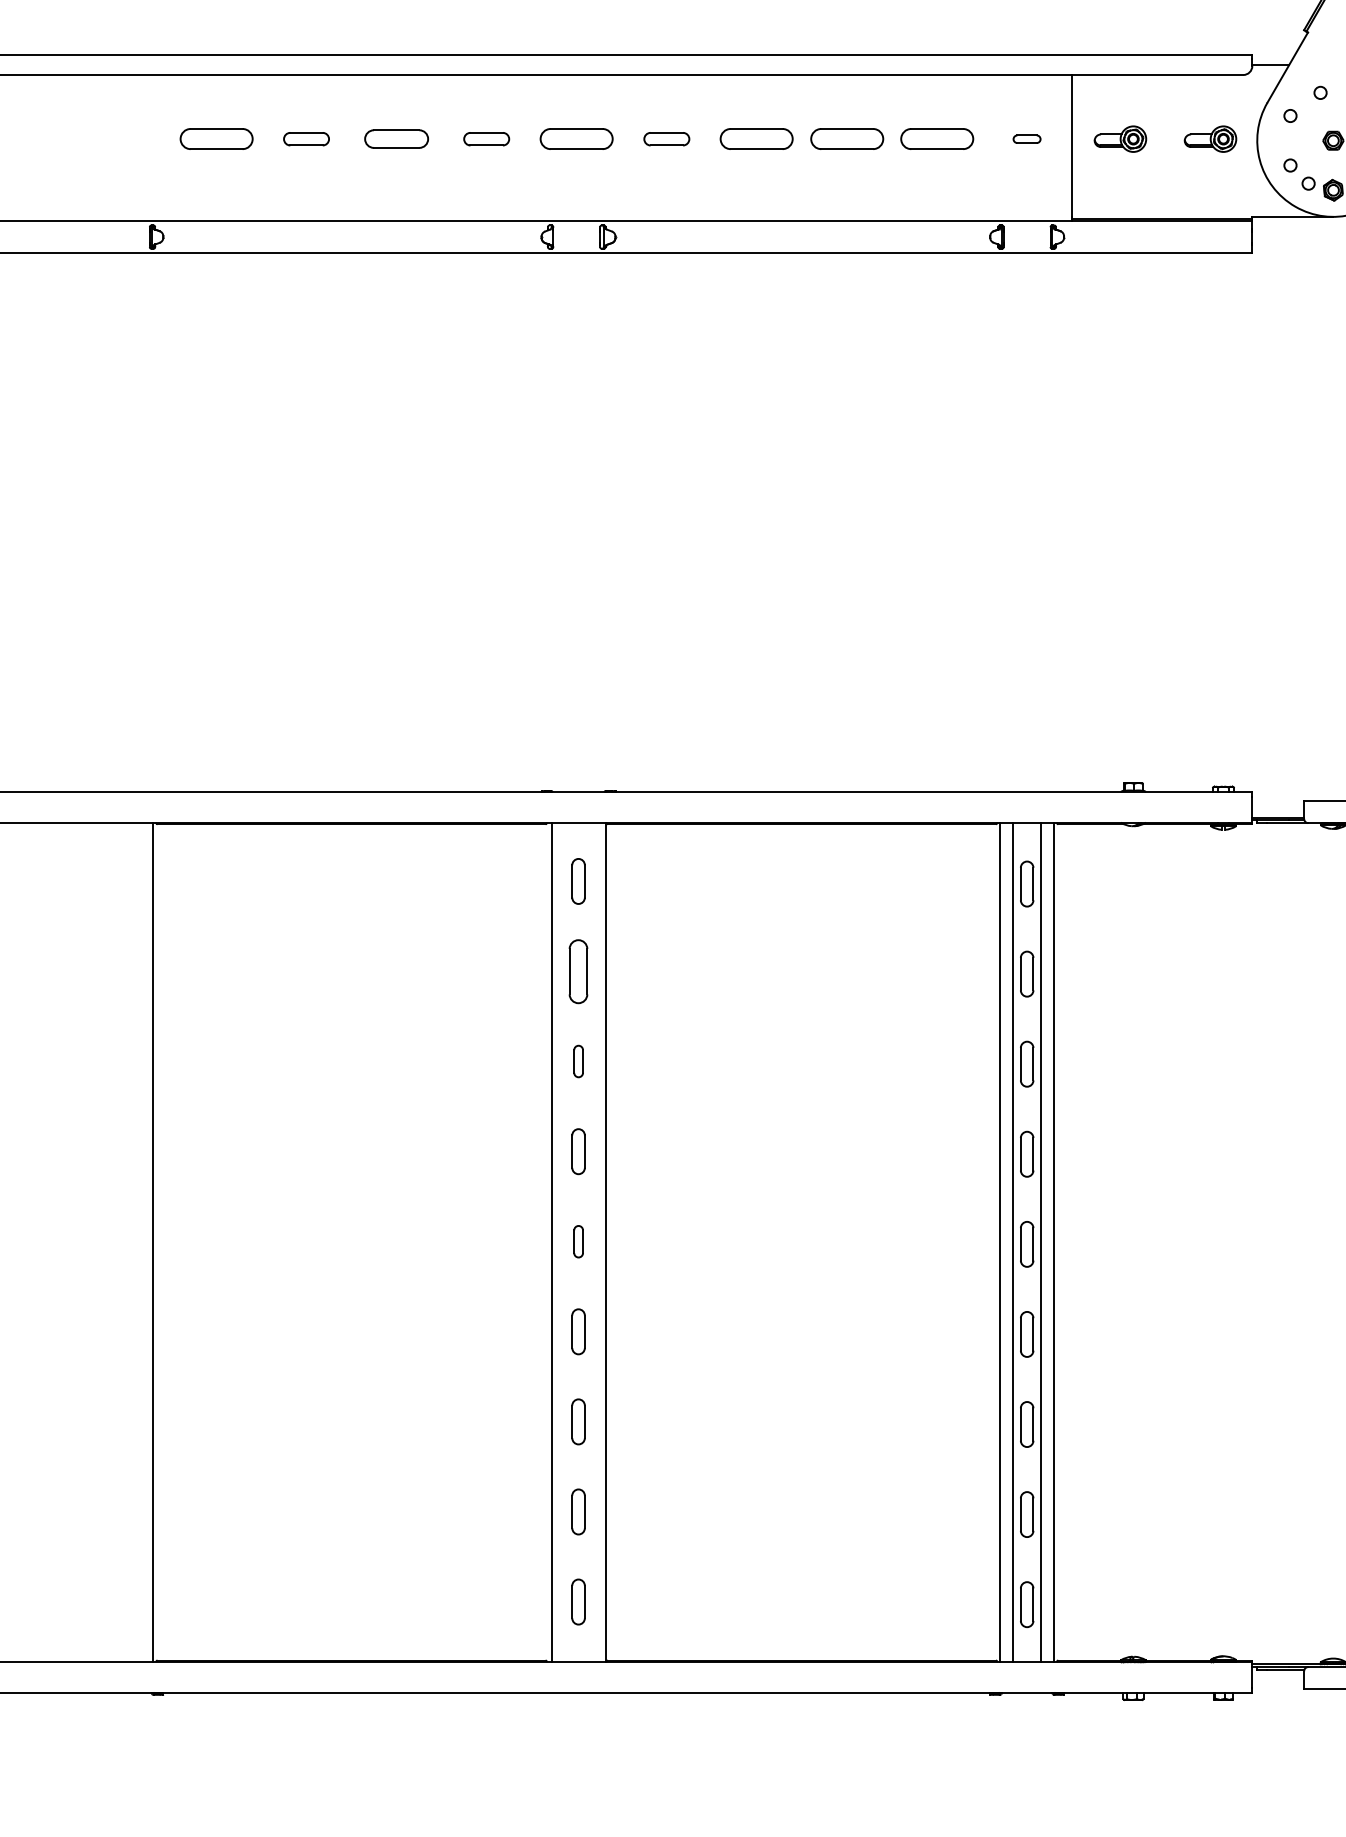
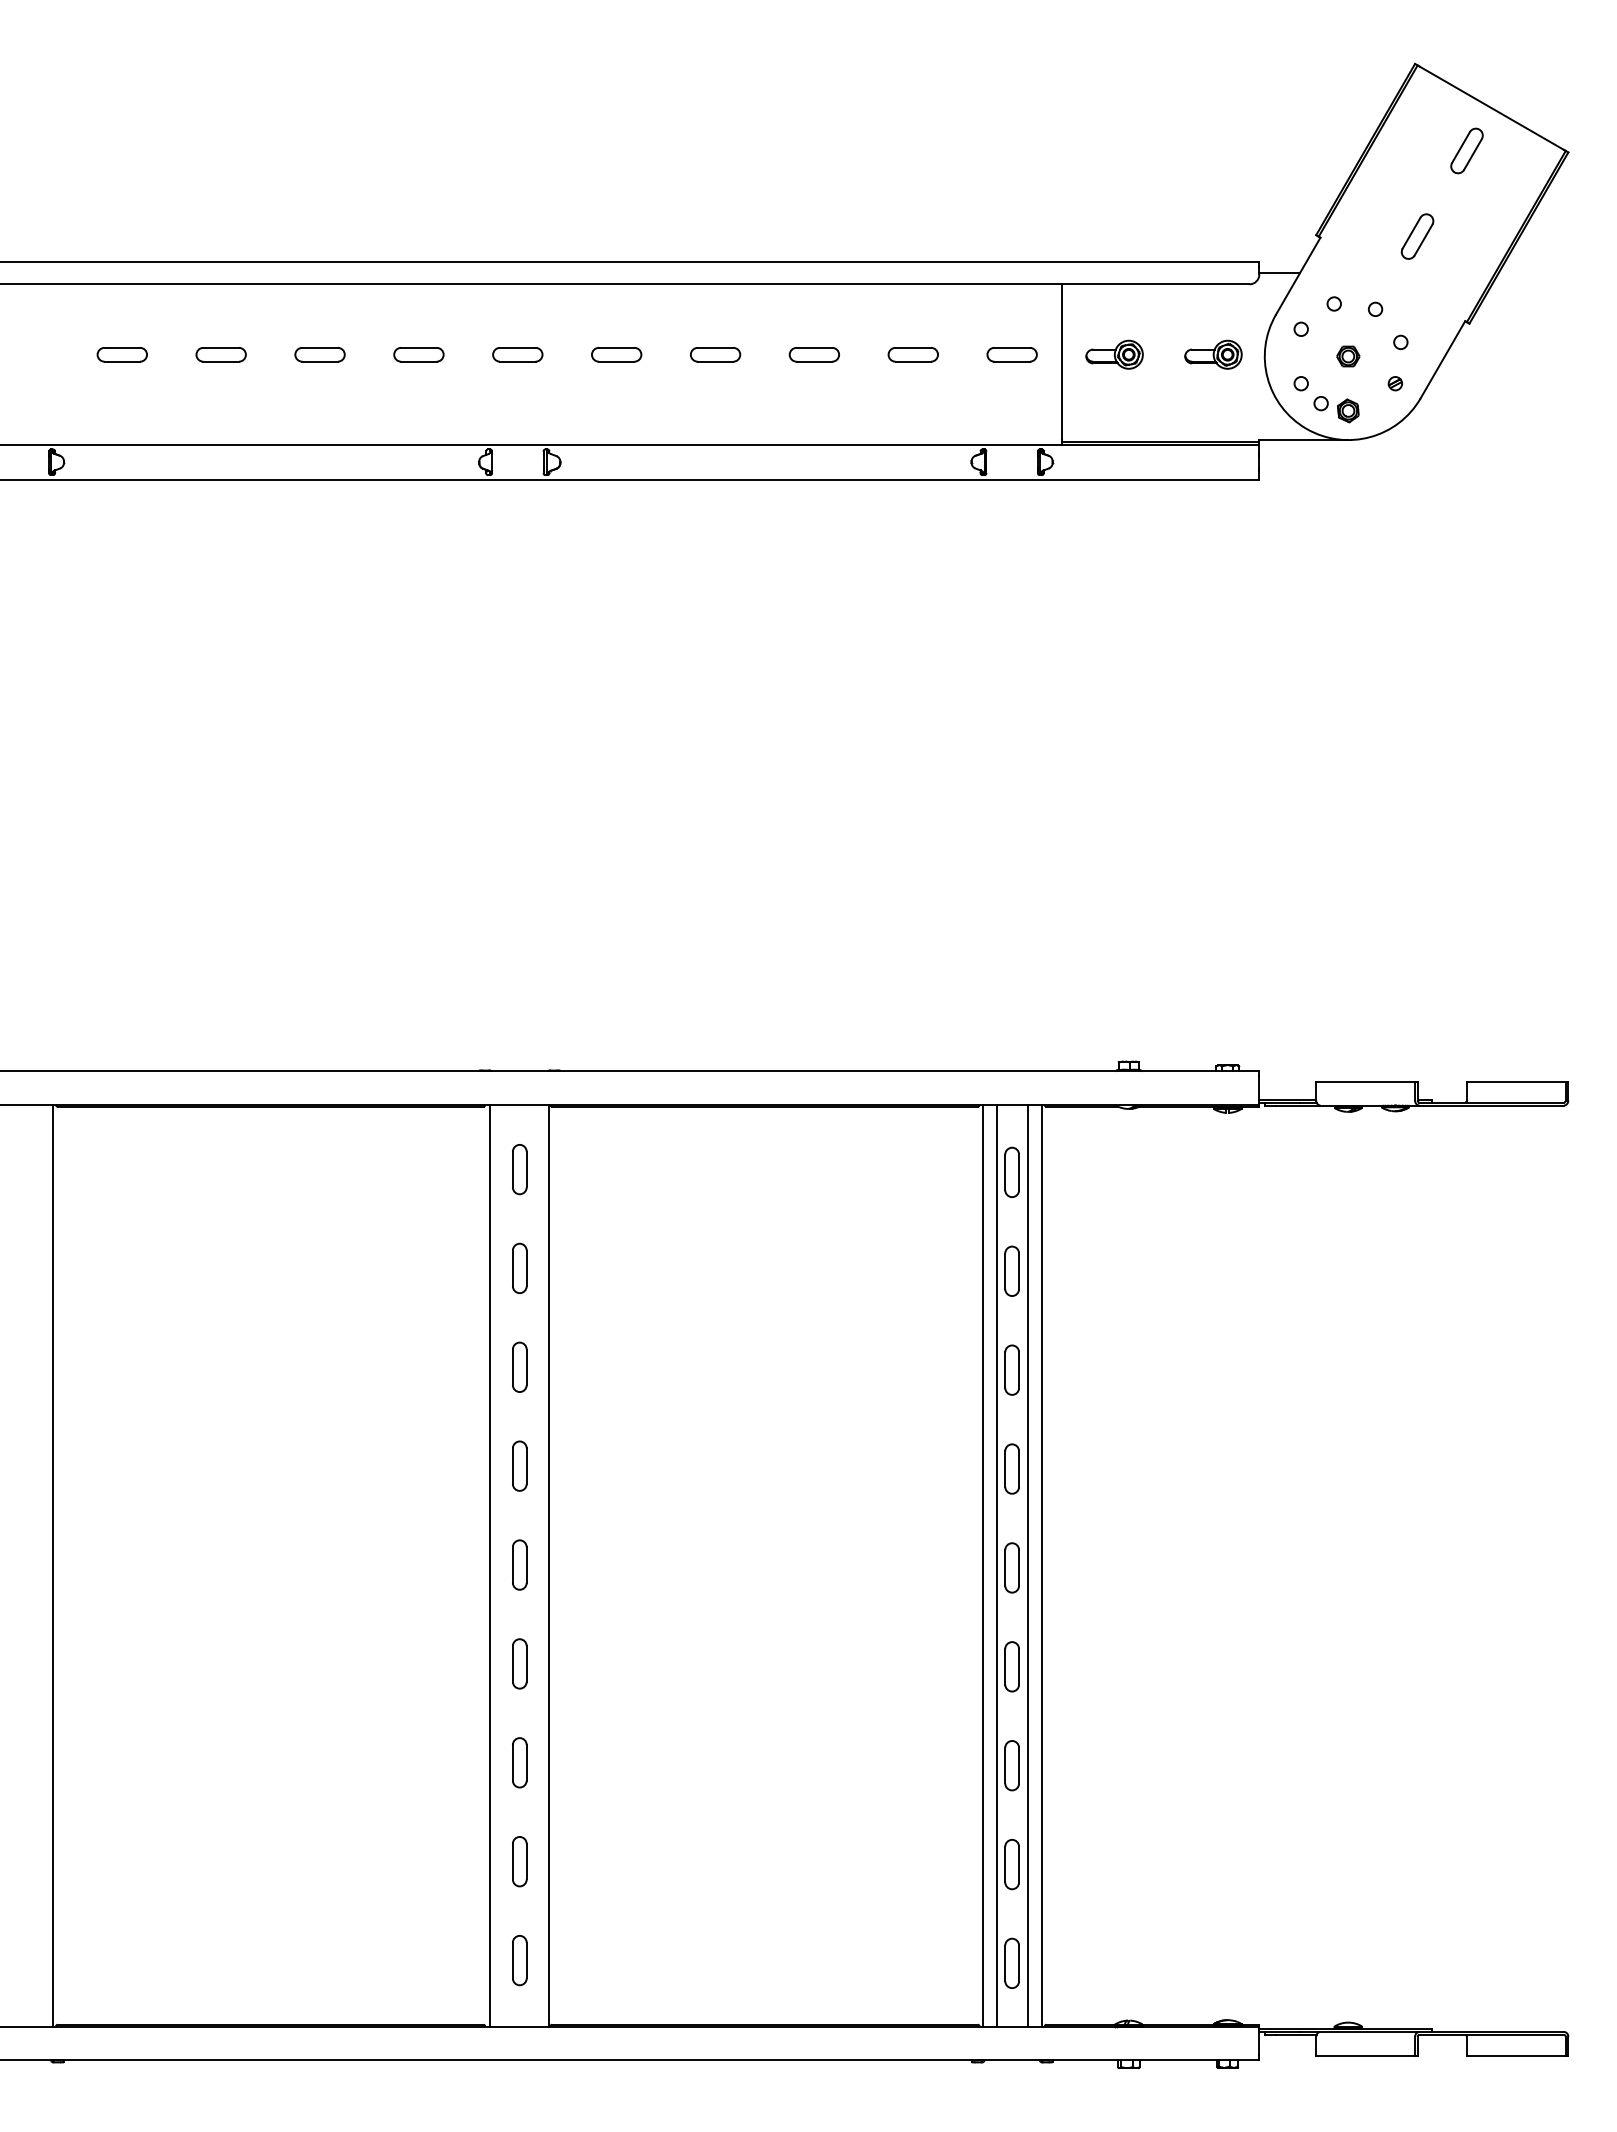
part: (215, 138) -> (121, 354), size x0.62
part: (396, 138) -> (319, 354), size x0.71
part: (576, 138) -> (517, 354), size x0.62
part: (756, 138) -> (715, 354), size x0.62
part: (846, 138) -> (813, 354), size x0.62
part: (936, 138) -> (912, 354), size x0.62
part: (1026, 138) -> (1011, 354), size x1.67
part: (578, 970) -> (519, 1267), size x0.71
part: (578, 1060) -> (519, 1366), size x1.43
part: (578, 1241) -> (519, 1564), size x1.43

